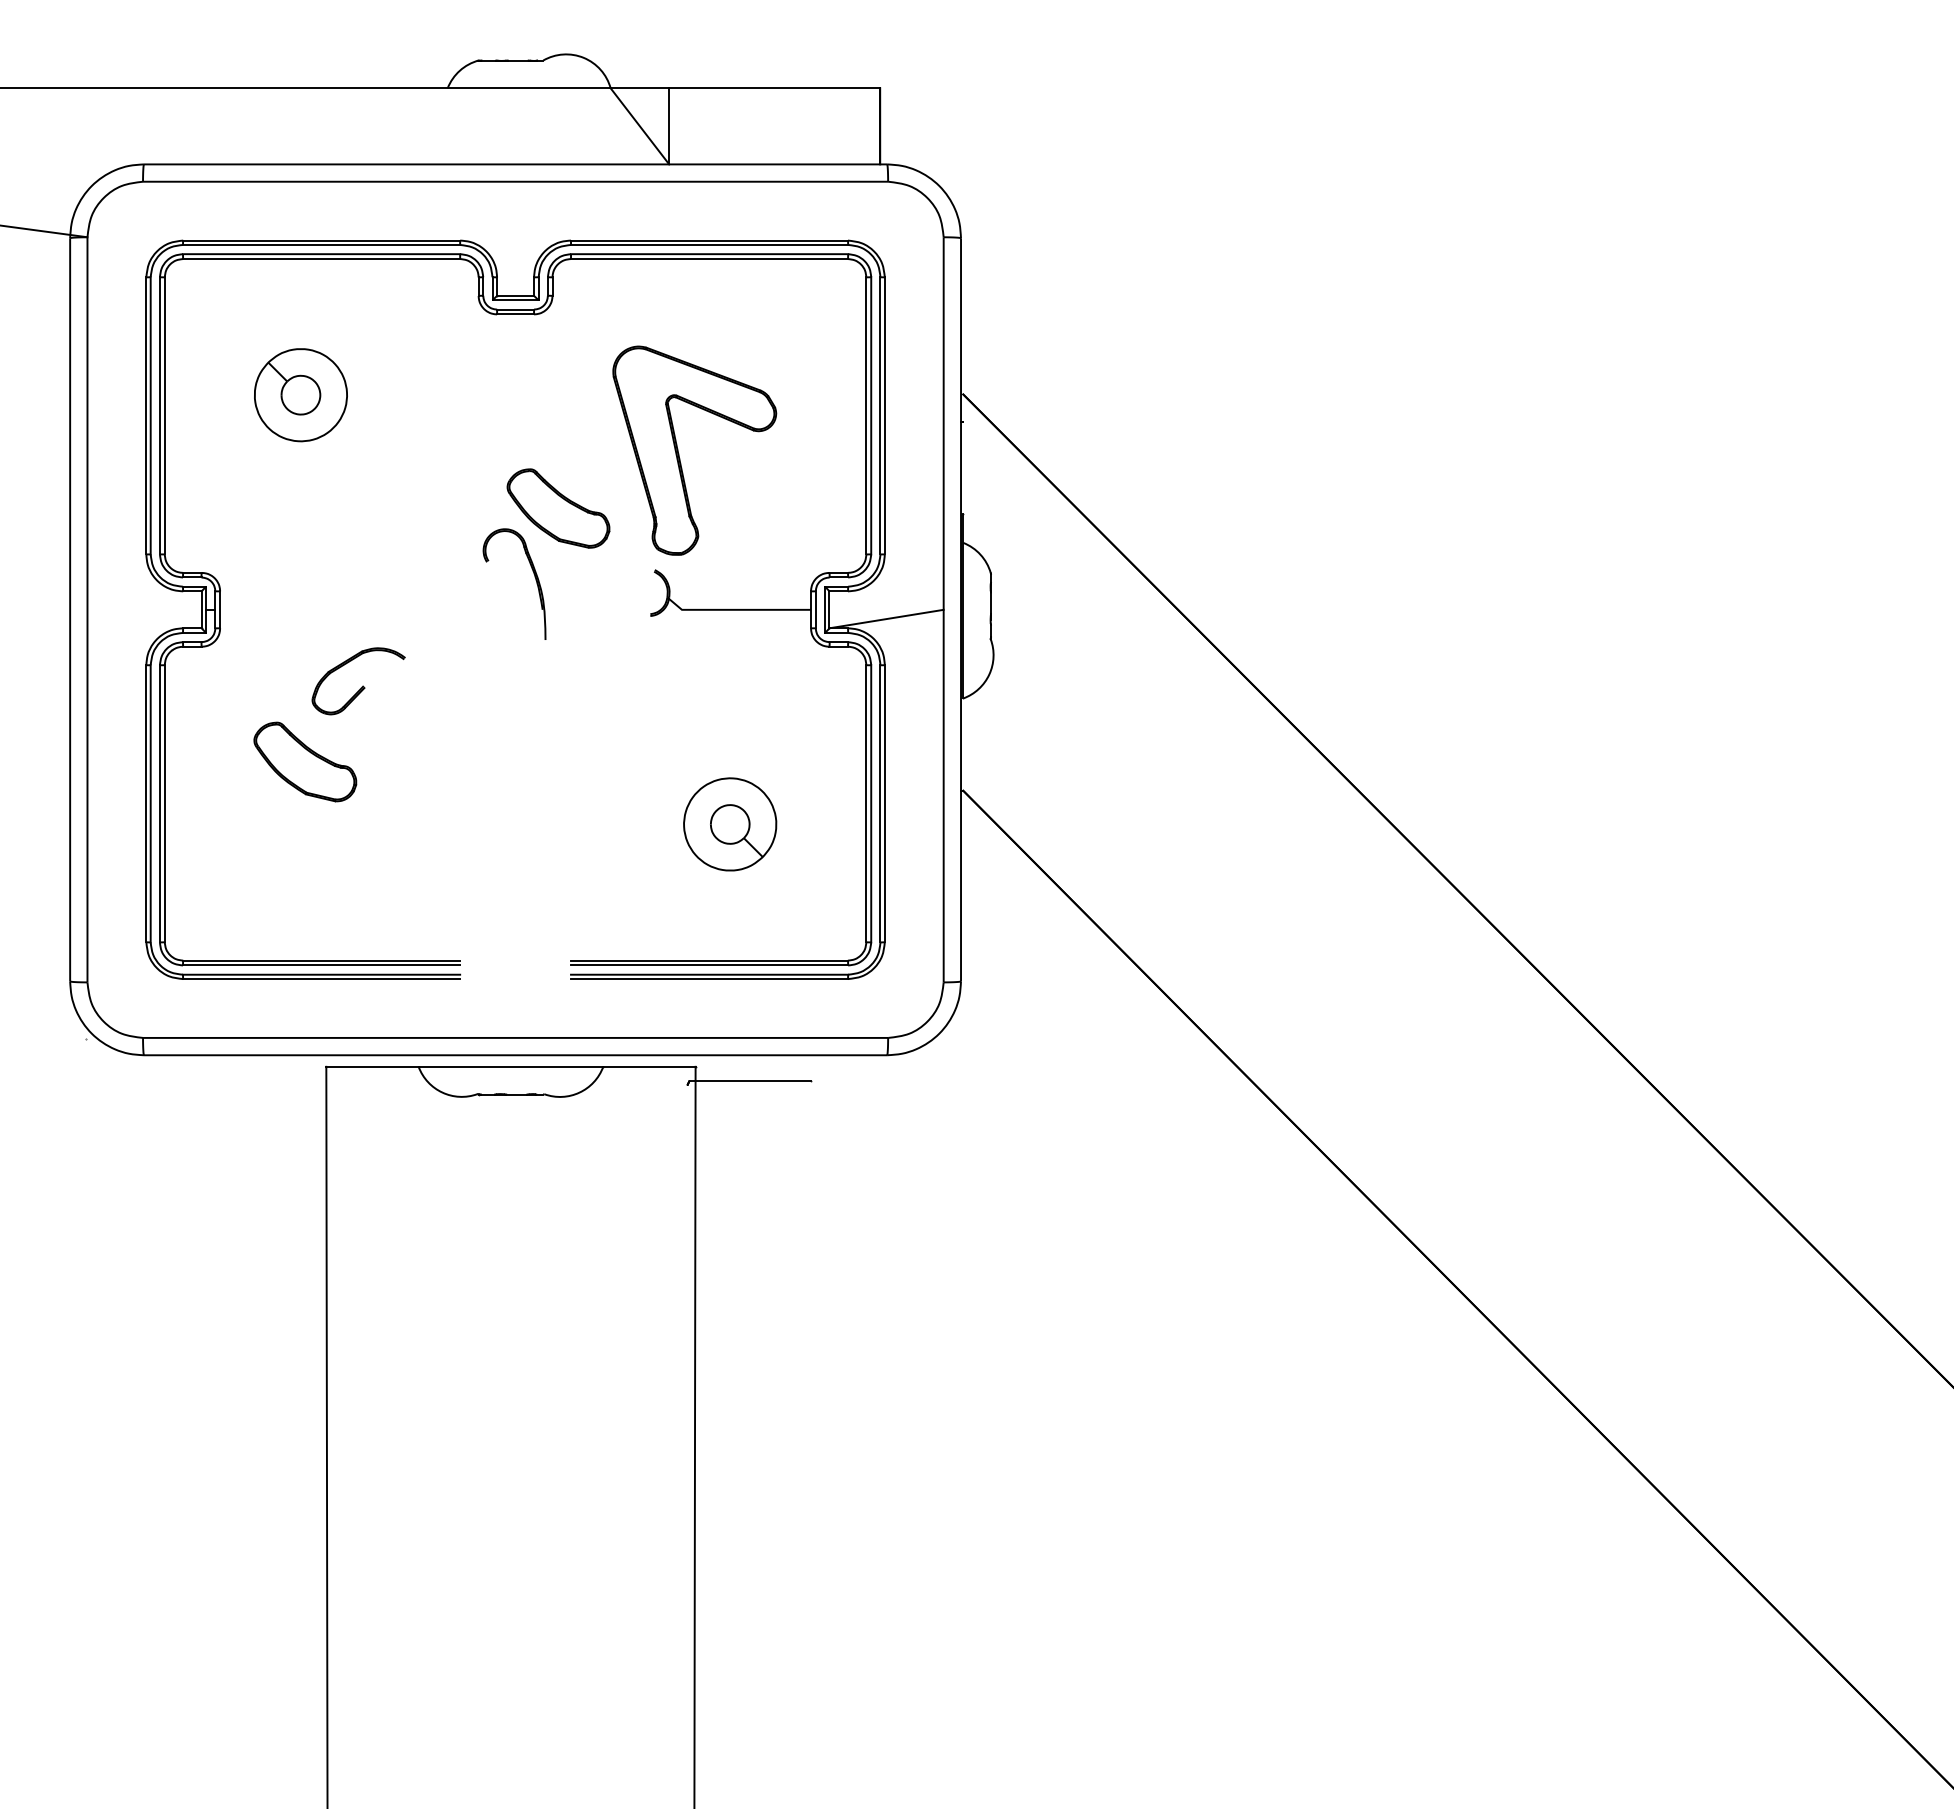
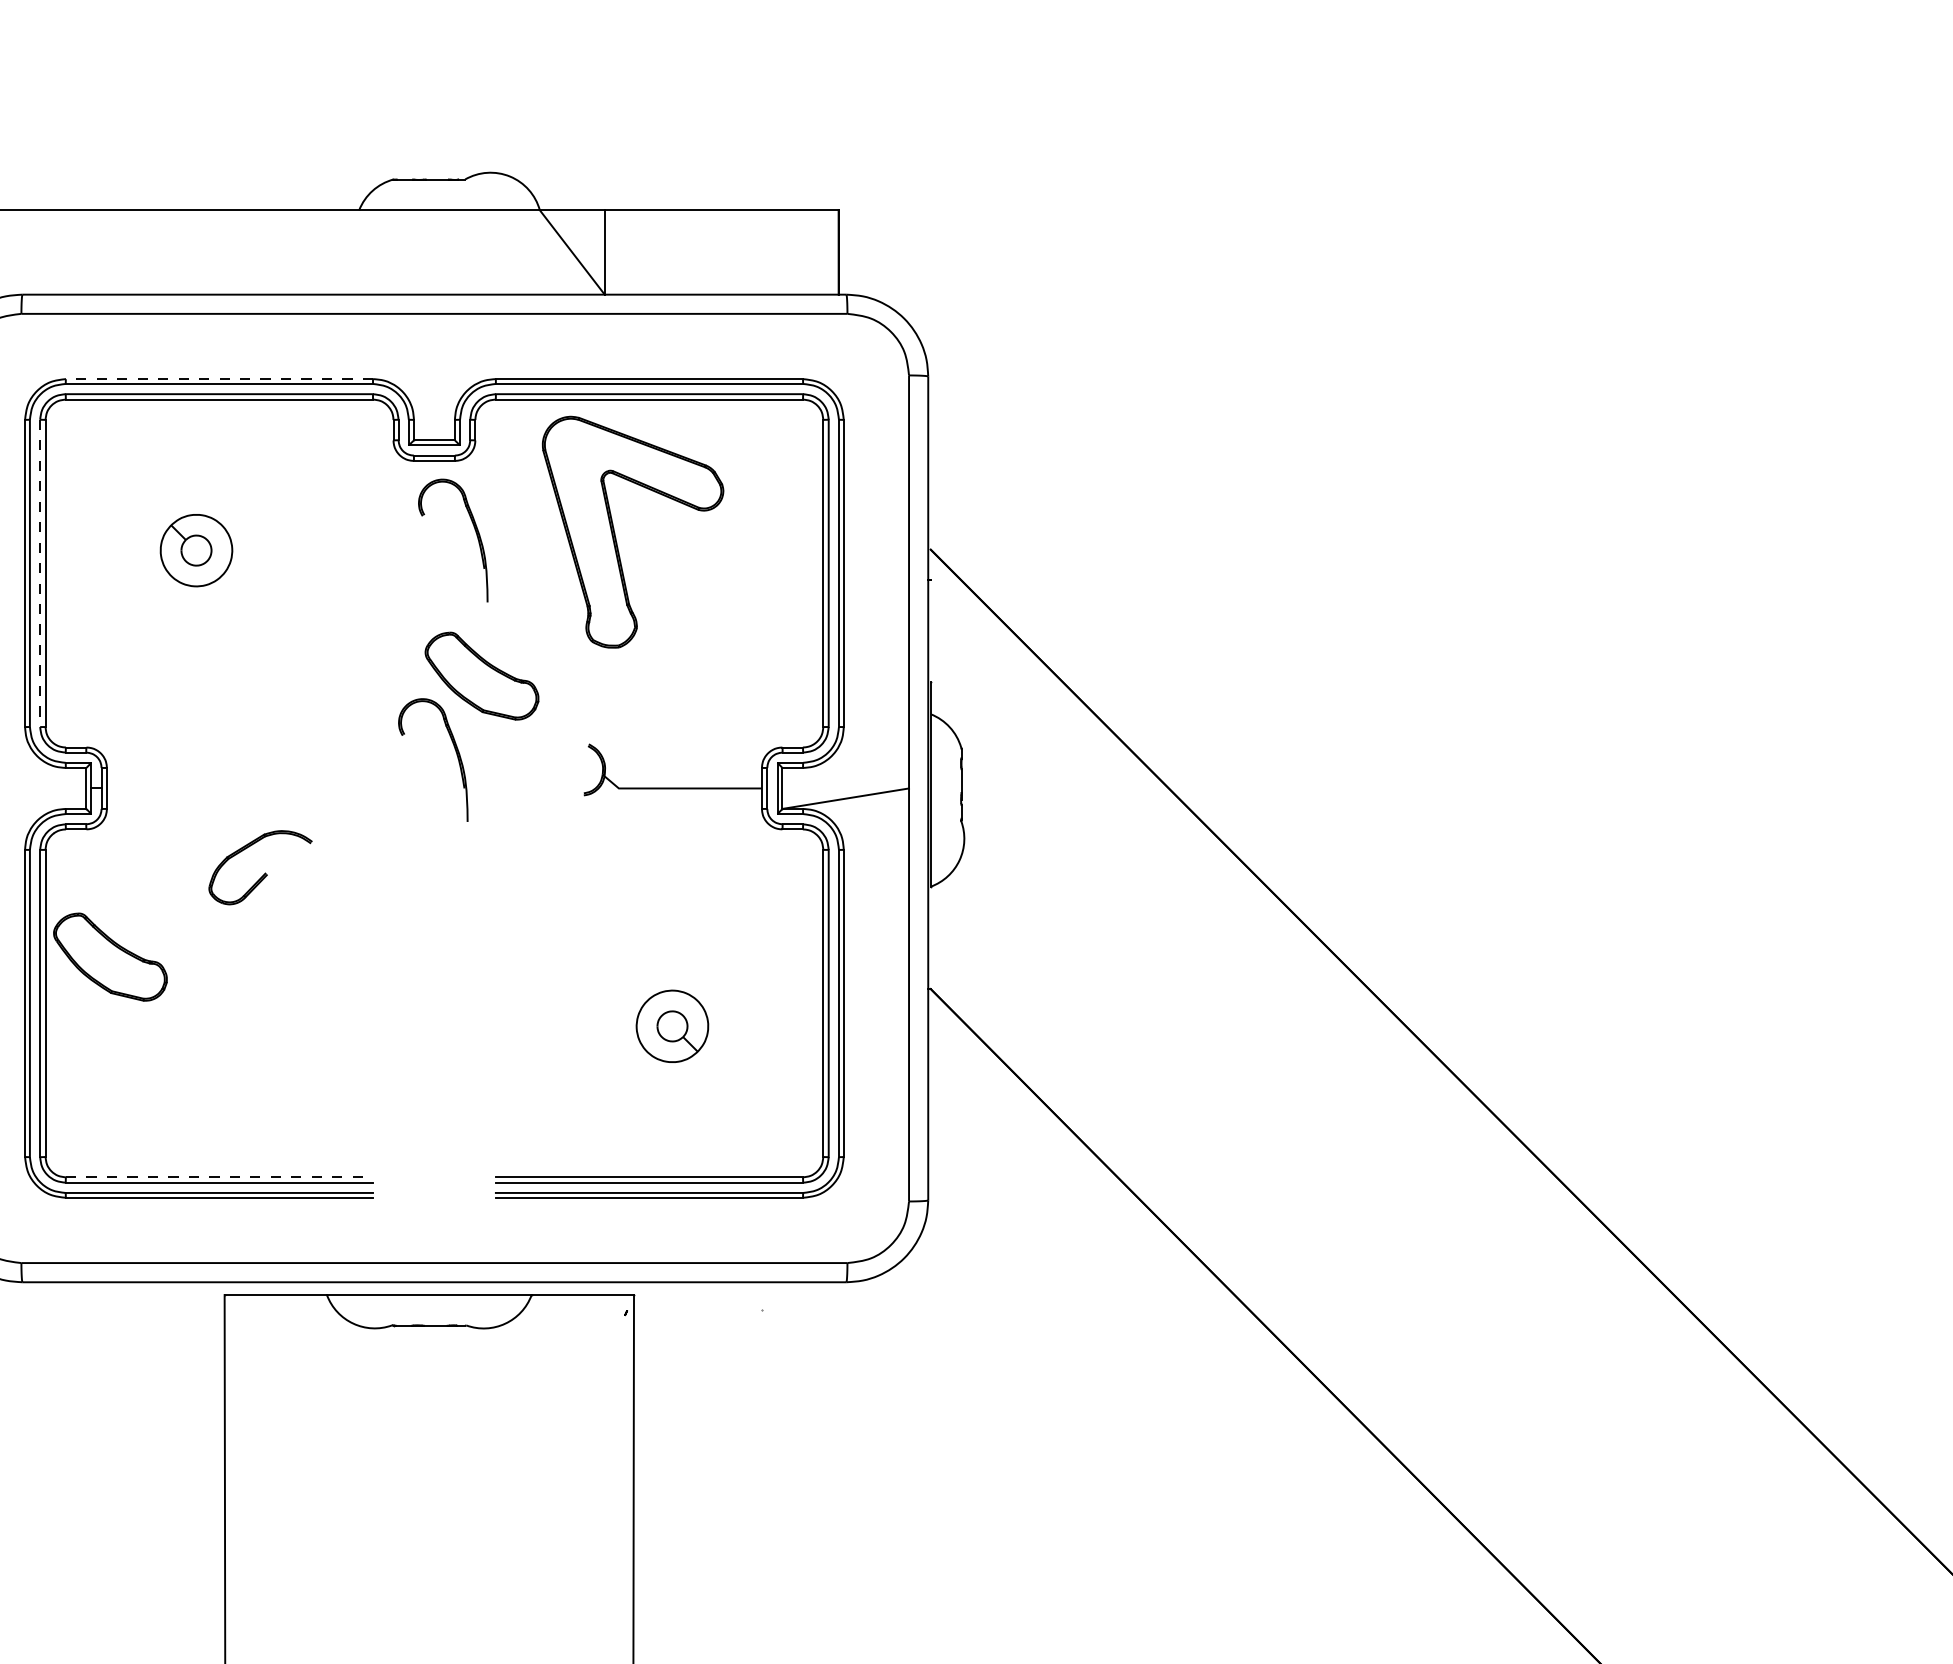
line: (321, 240) -> (219, 379), solid -> dashed
part: (552, 379) -> (475, 533), added
part: (300, 395) -> (196, 550), size x0.7
line: (159, 415) -> (39, 573), solid -> dashed
part: (679, 453) -> (616, 535), moved
part: (305, 761) -> (110, 956), moved
part: (730, 824) -> (672, 1026), size x0.7
line: (322, 960) -> (220, 1177), solid -> dashed
line: (750, 1080) -> (694, 1310), removed

